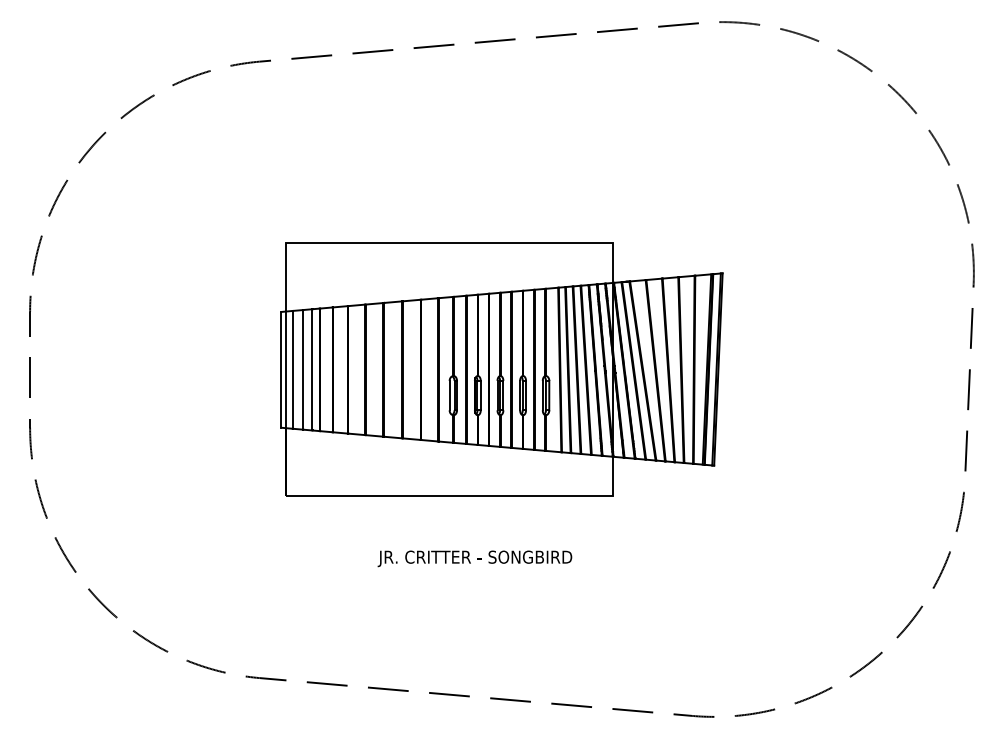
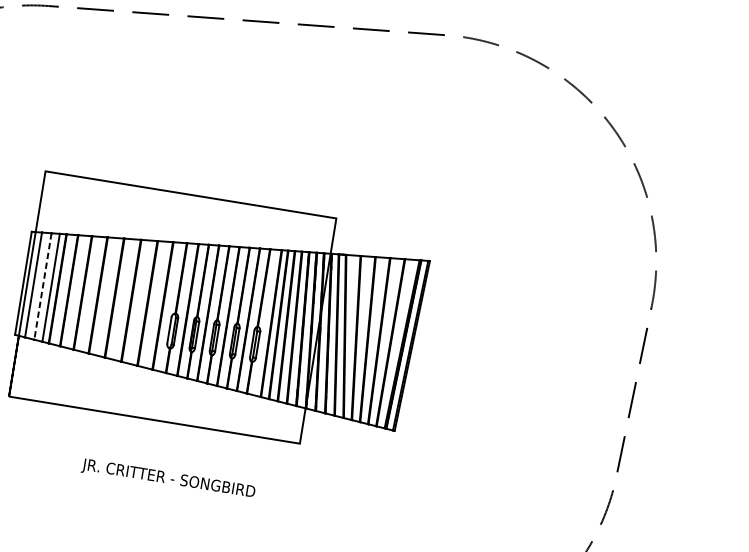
line: (303, 369) -> (43, 286), solid -> dashed

